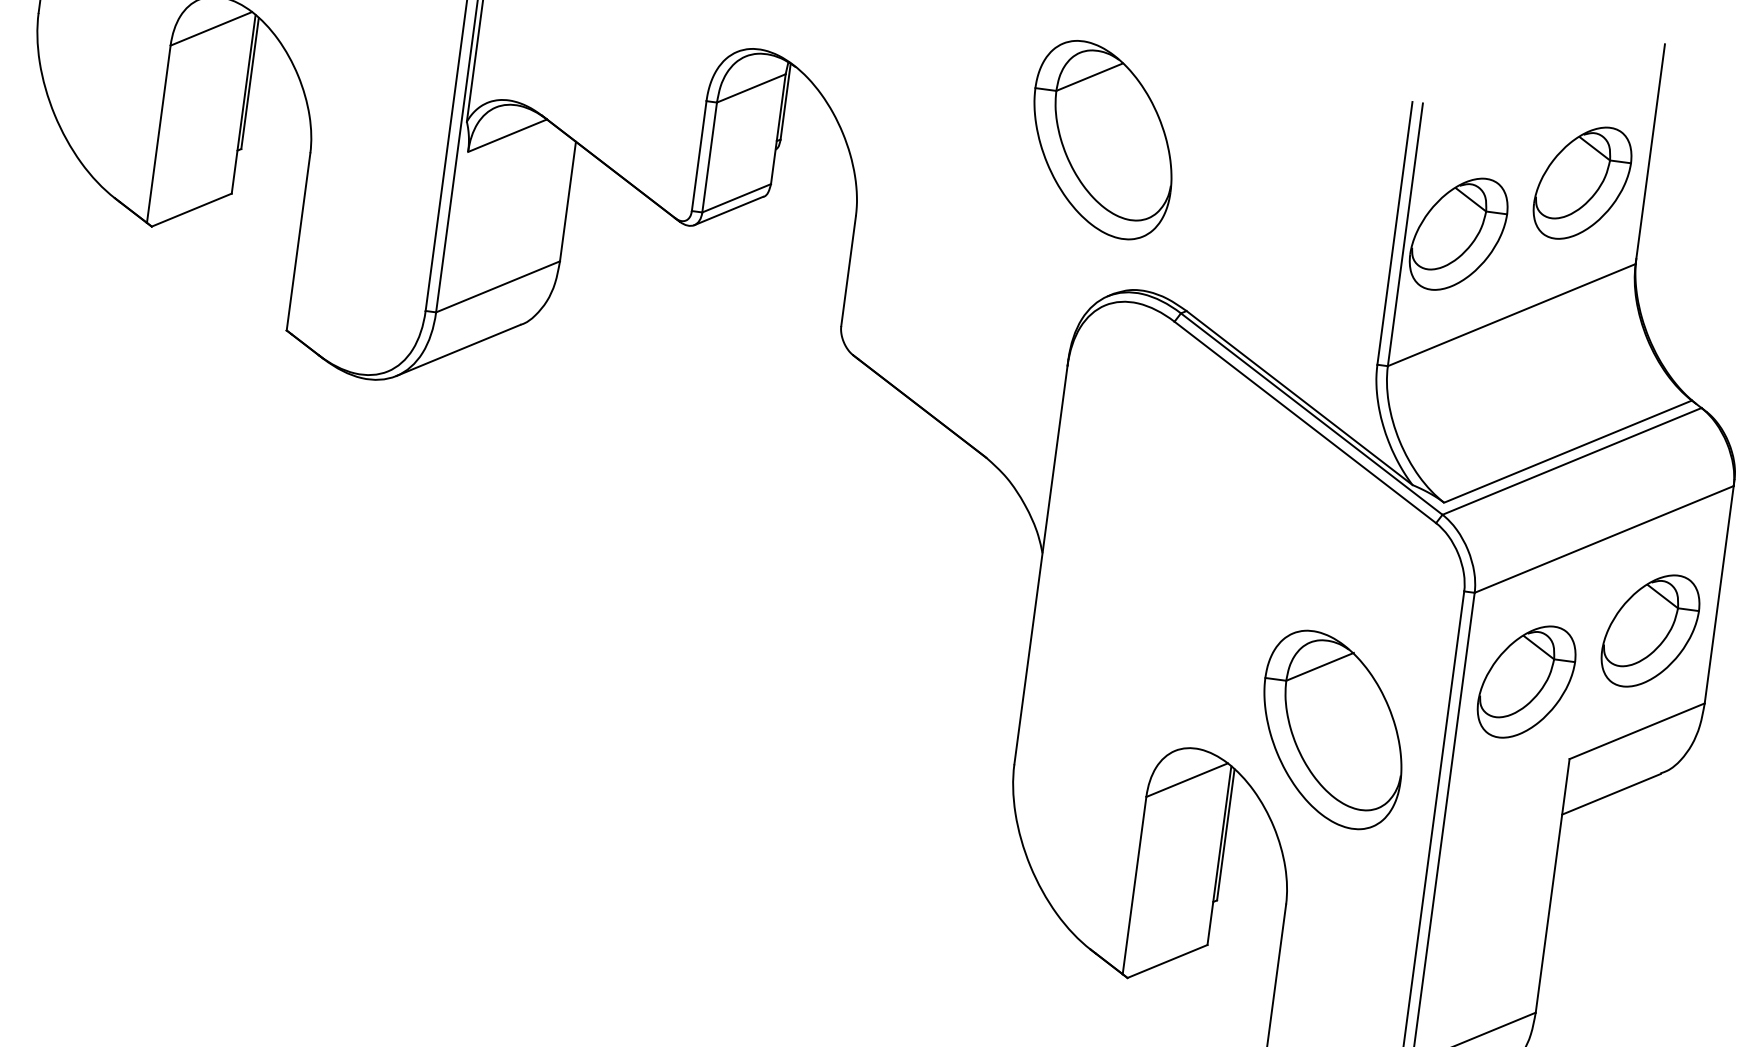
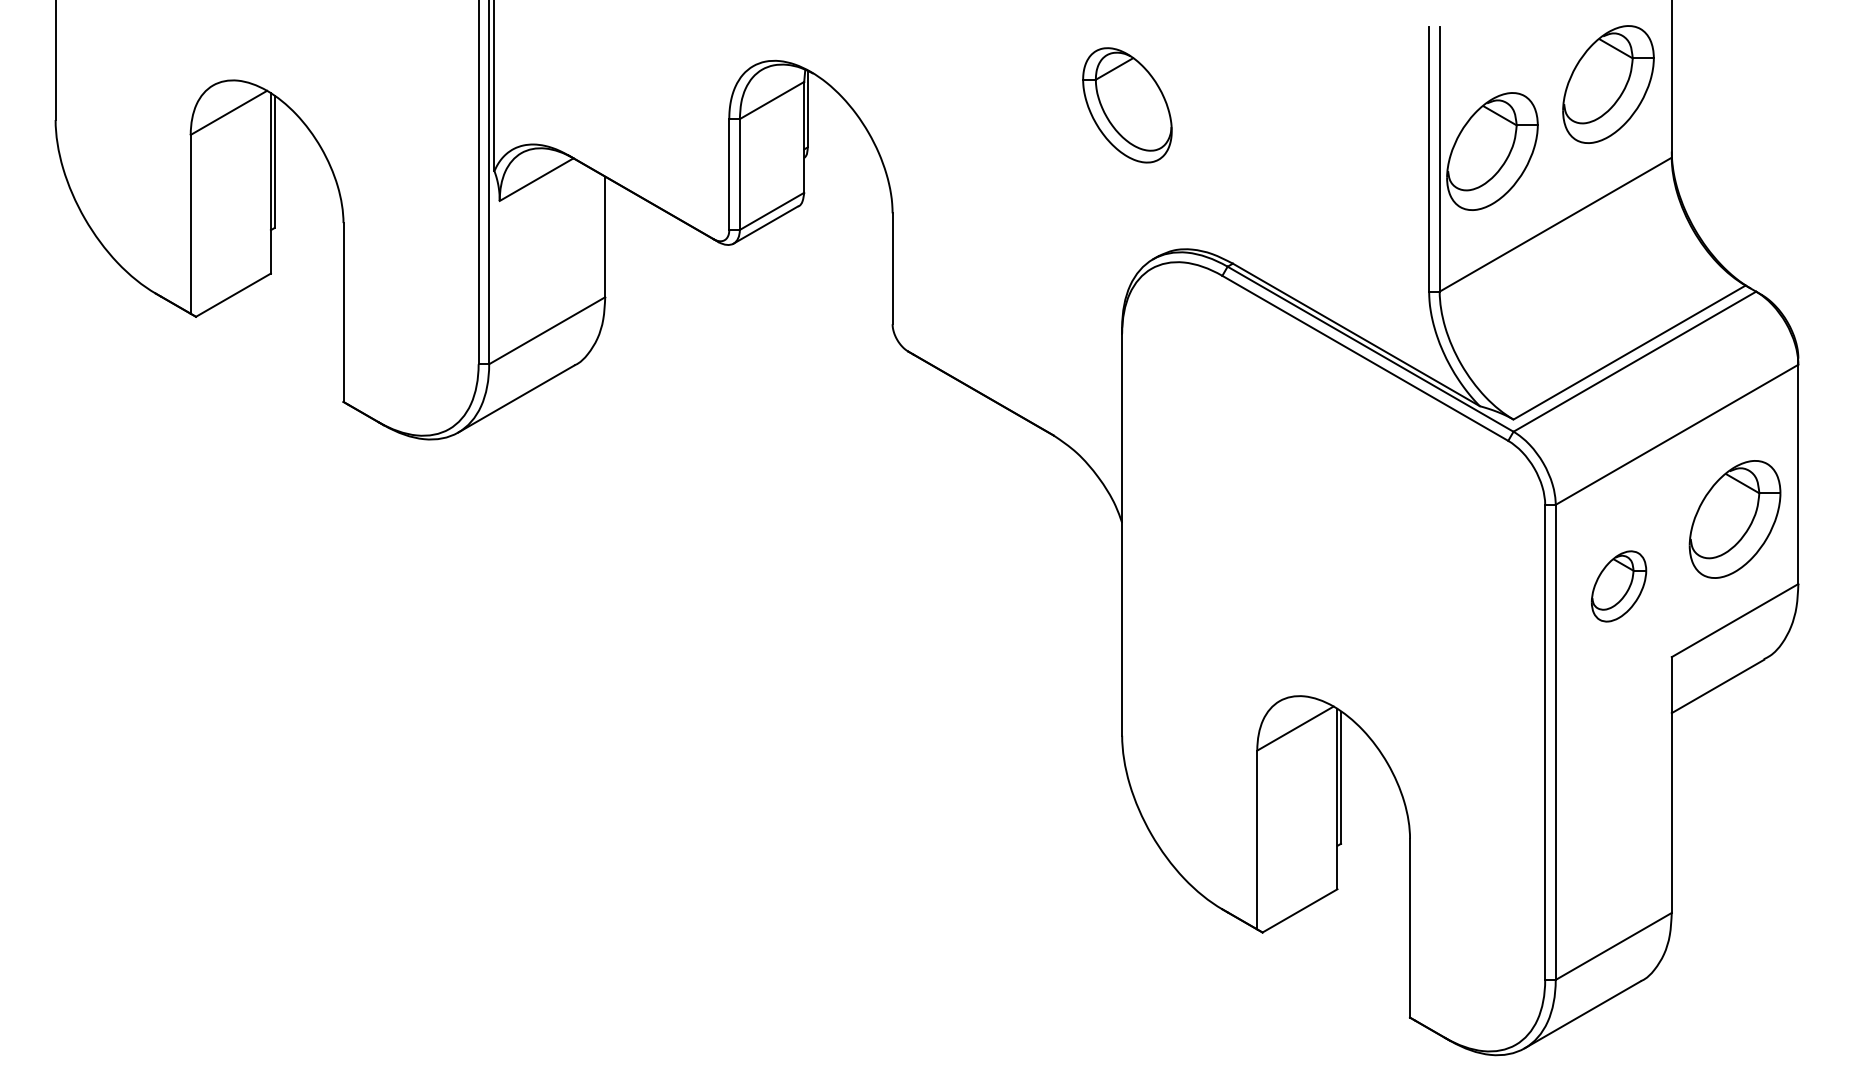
part: (1103, 140) -> (1127, 105), size x0.6
part: (1526, 682) -> (1618, 586), size x0.6
part: (1333, 729) -> (1433, 659), removed

